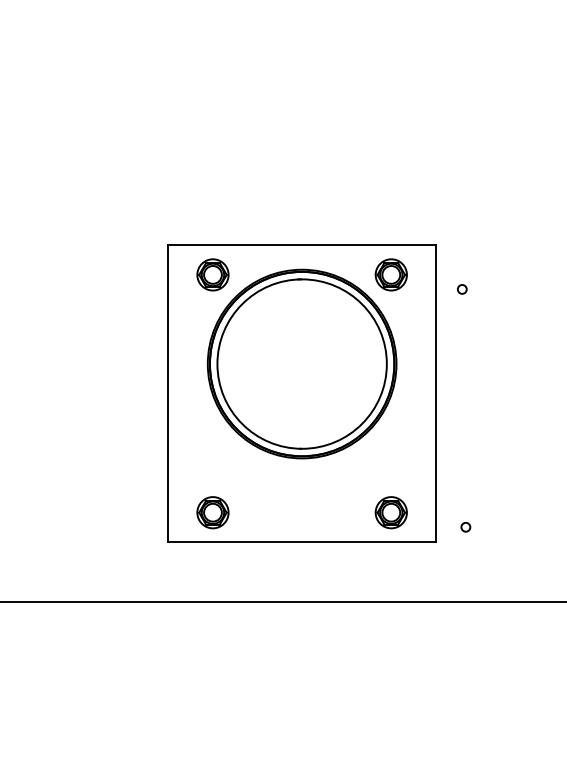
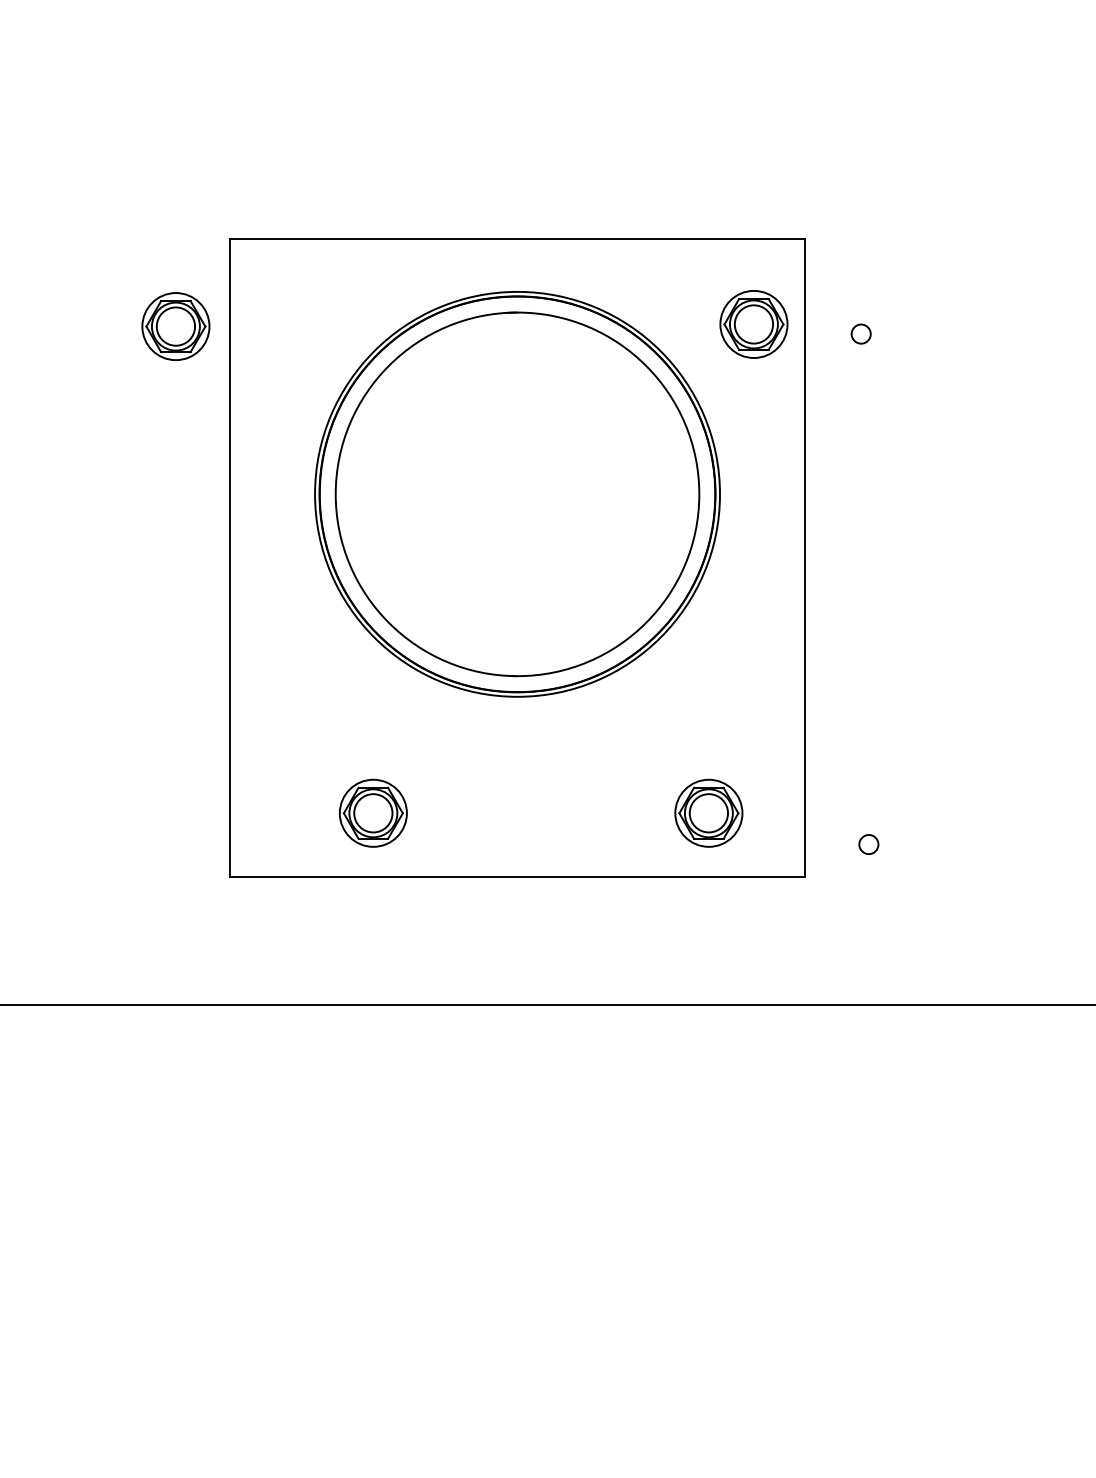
part: (212, 274) -> (174, 325), moved
part: (390, 274) -> (752, 323), moved
part: (212, 512) -> (372, 812), moved

